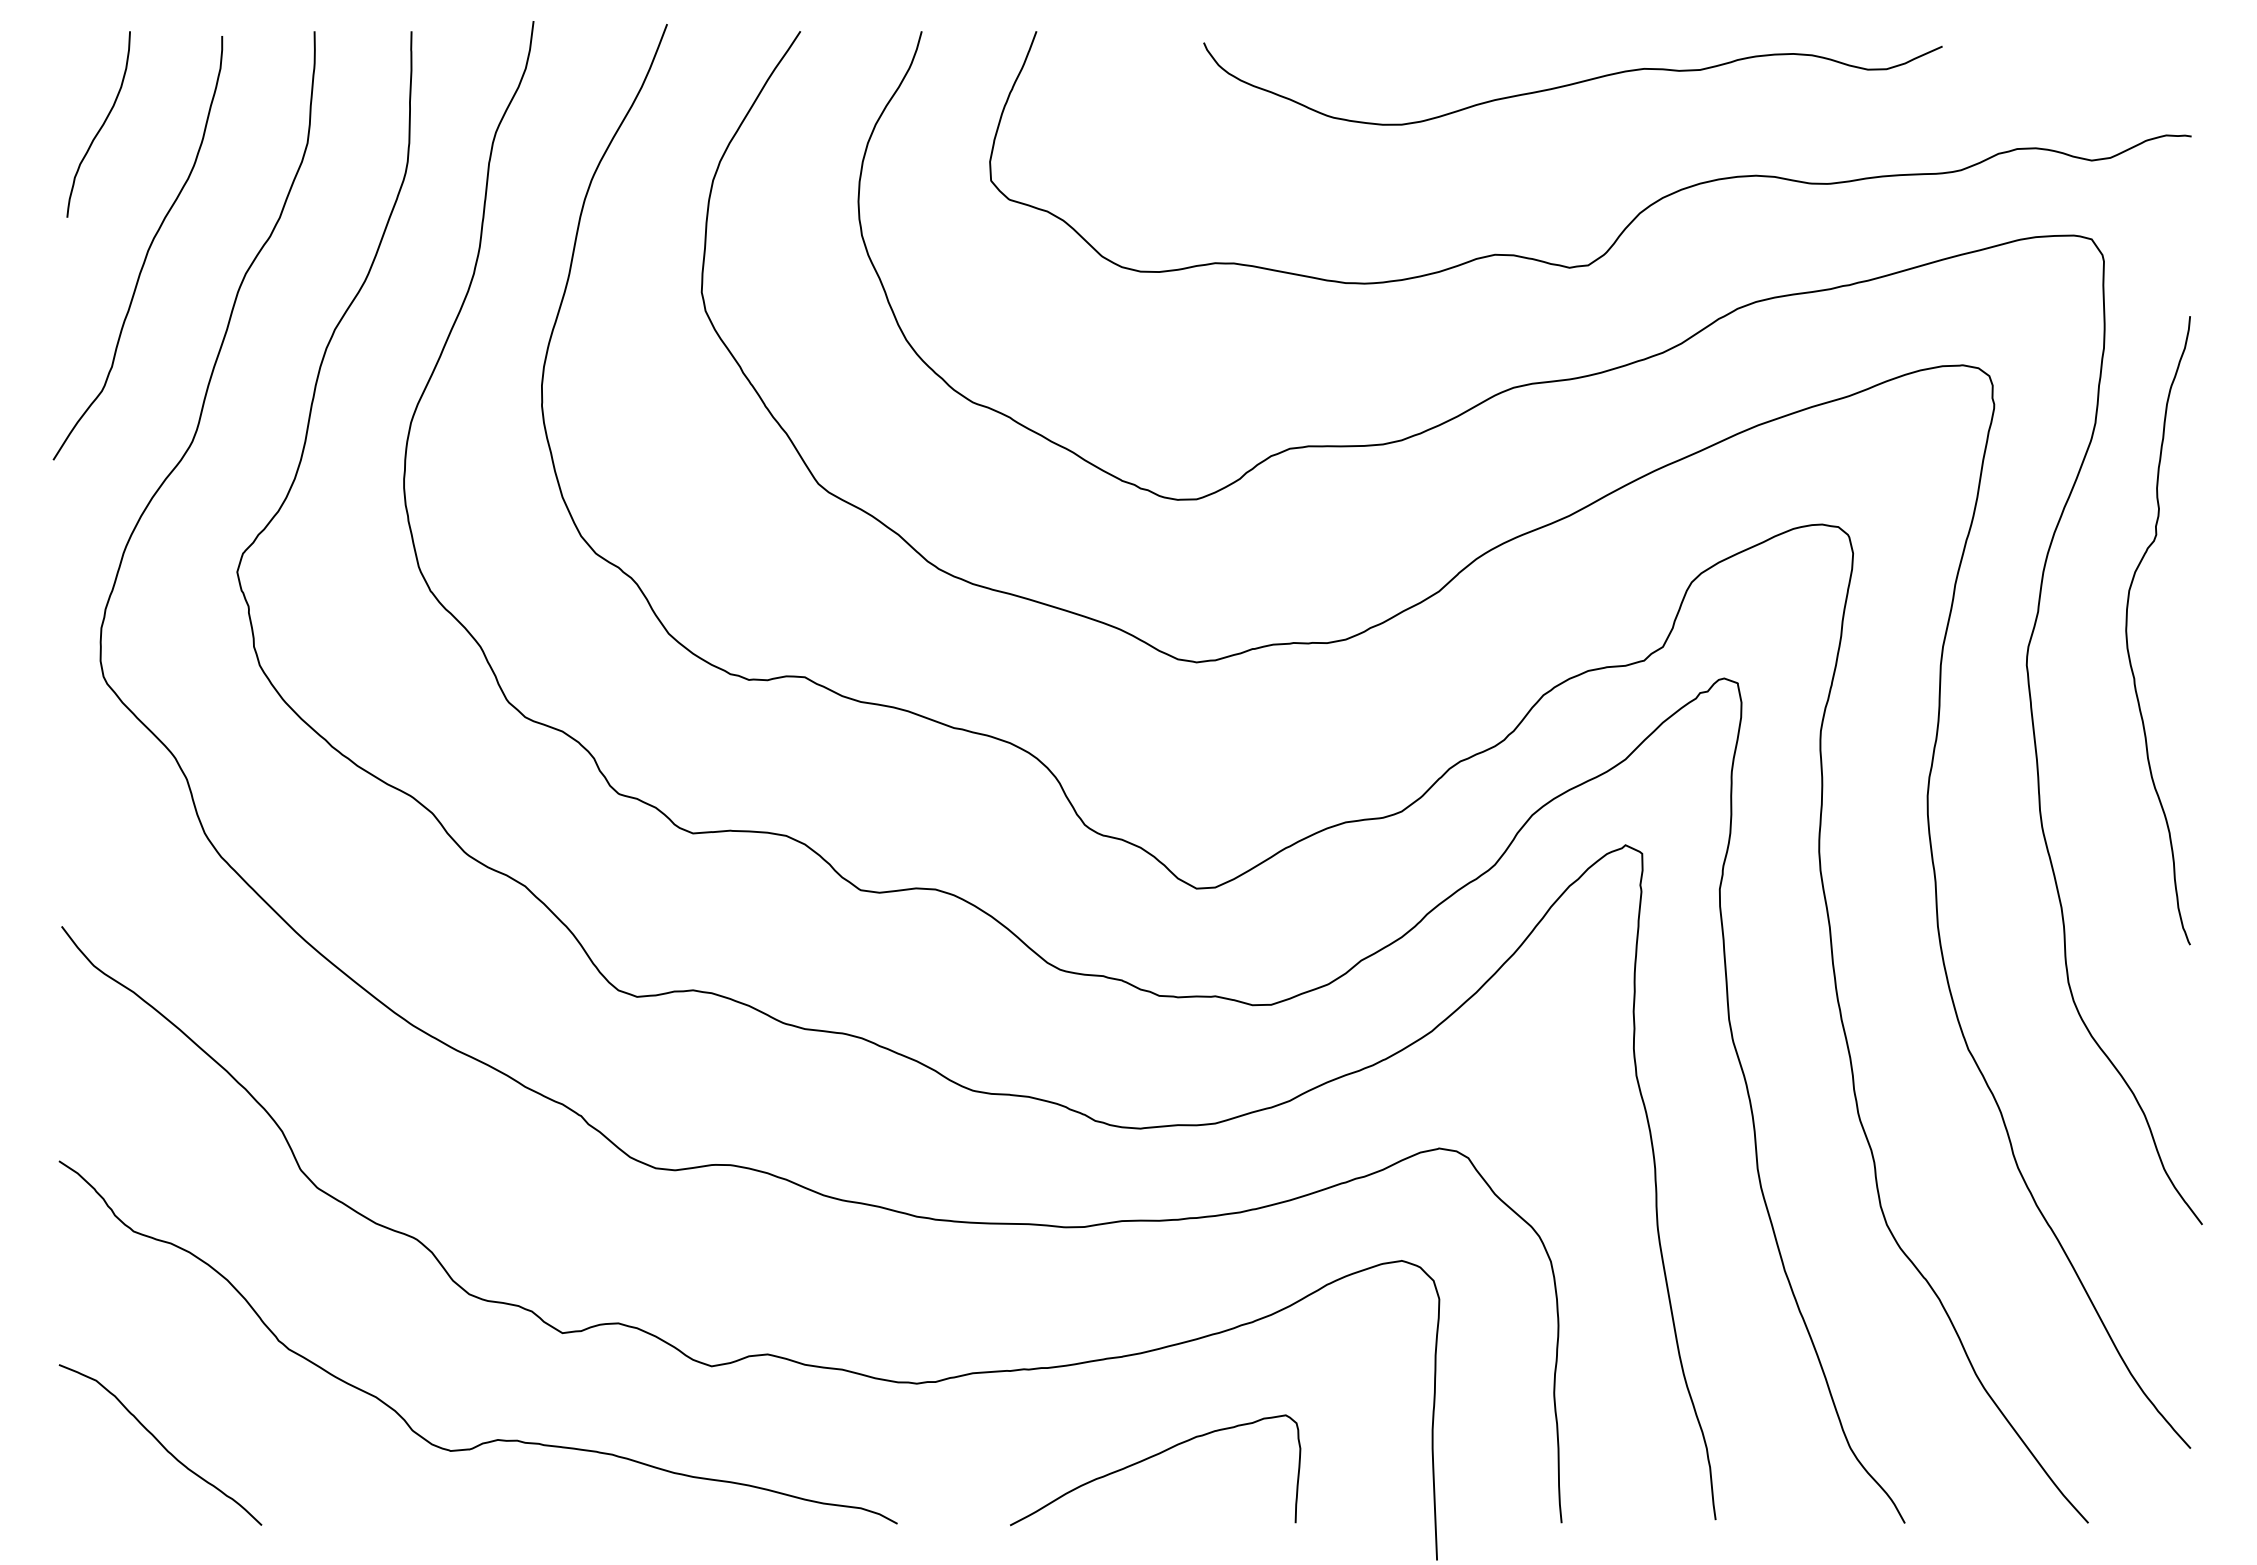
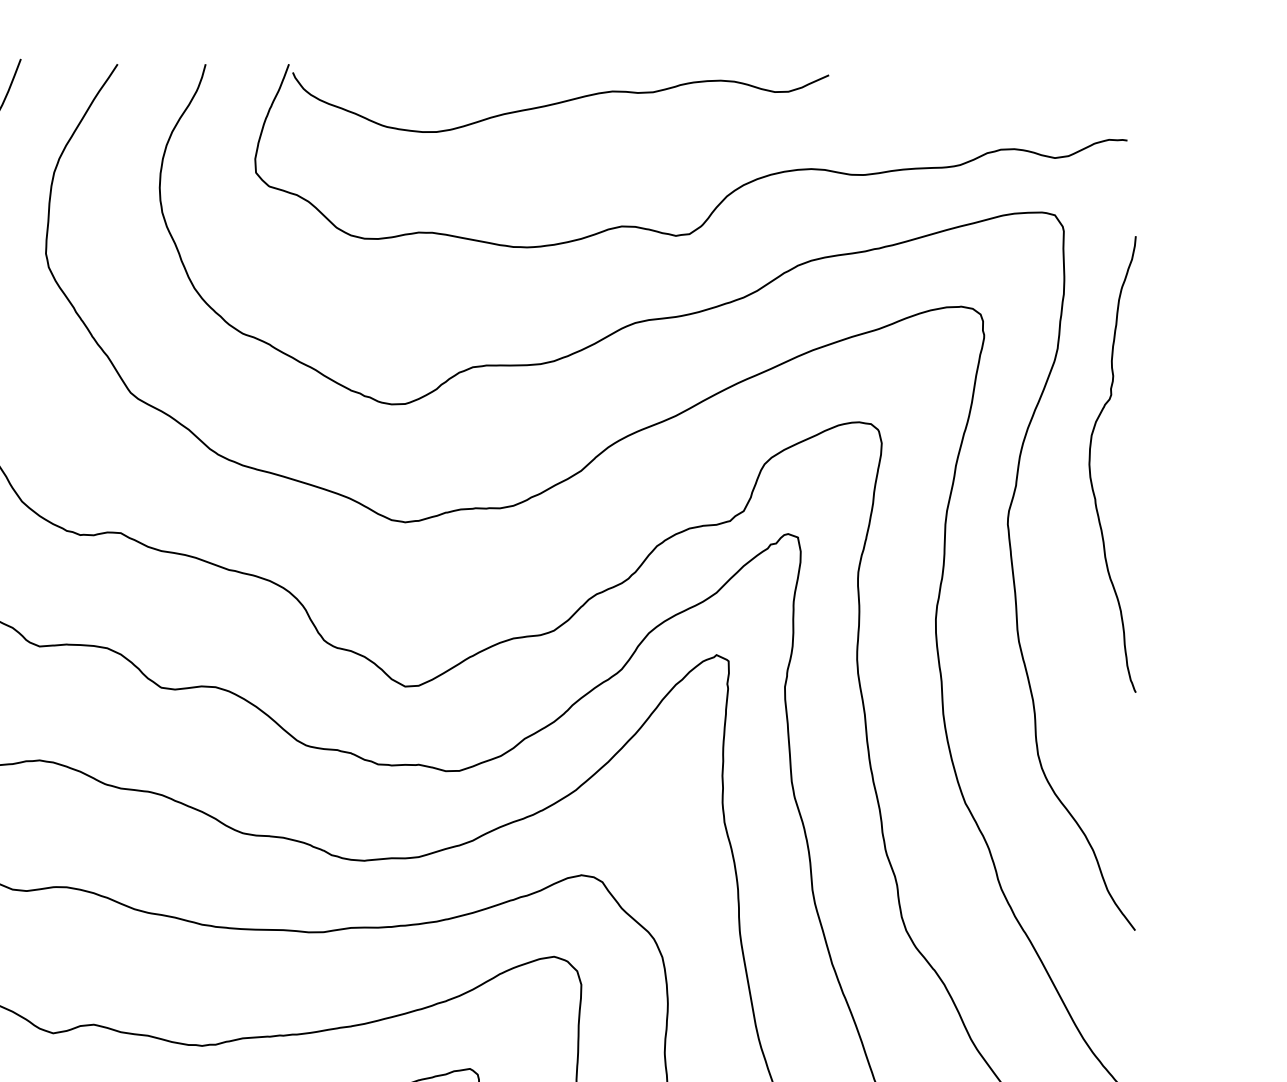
curve: (1572, 83) -> (560, 102), moved
curve: (2127, 630) -> (1090, 464), moved

